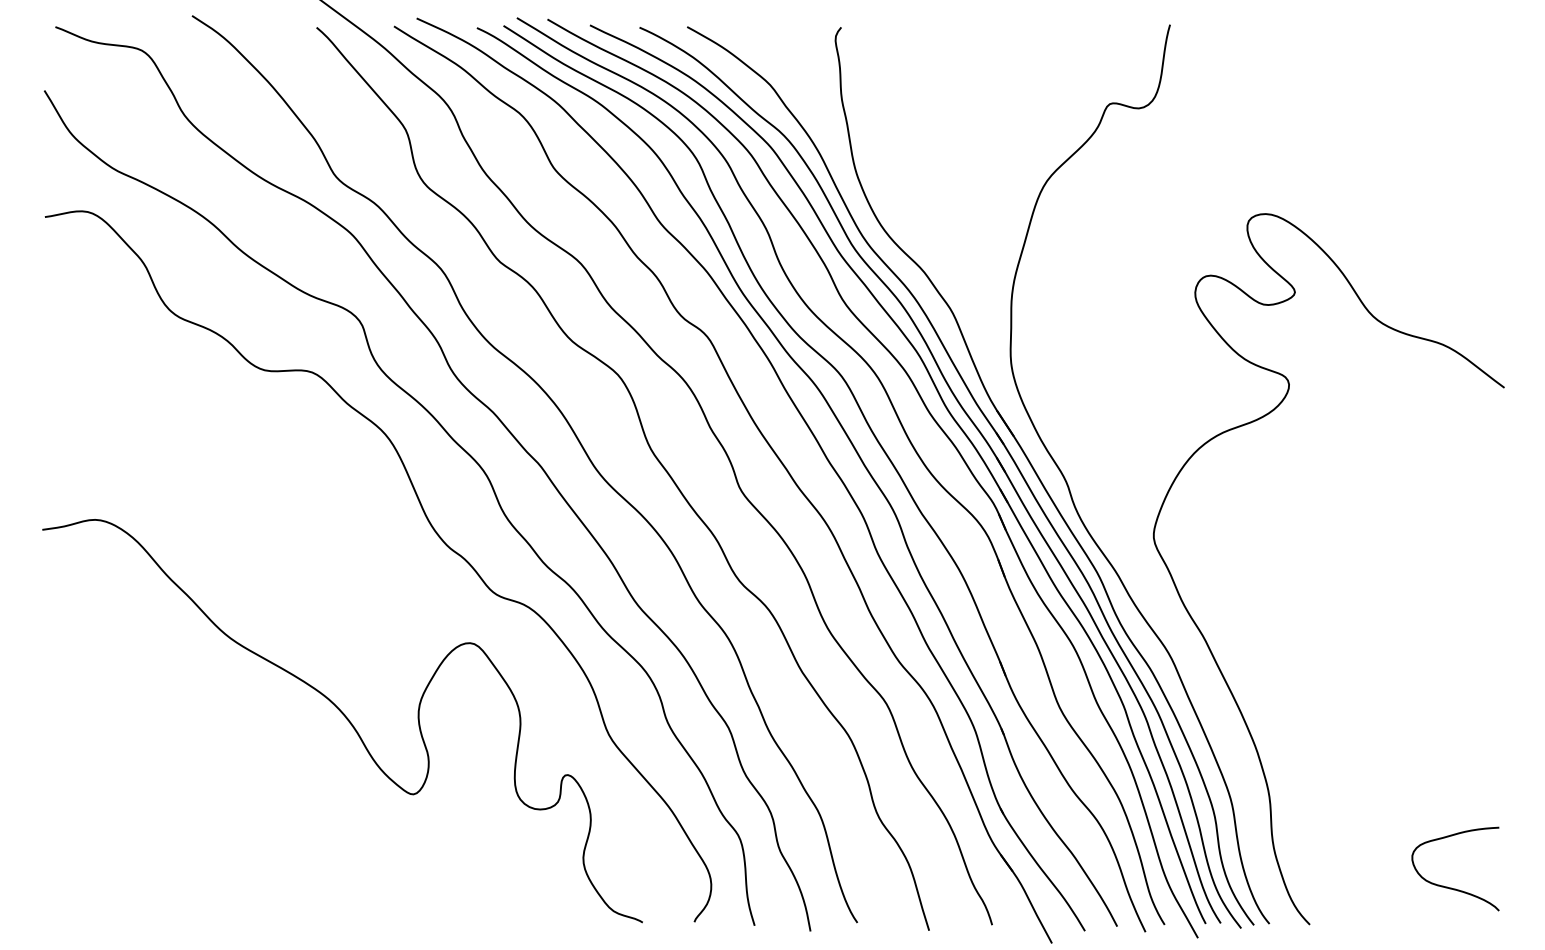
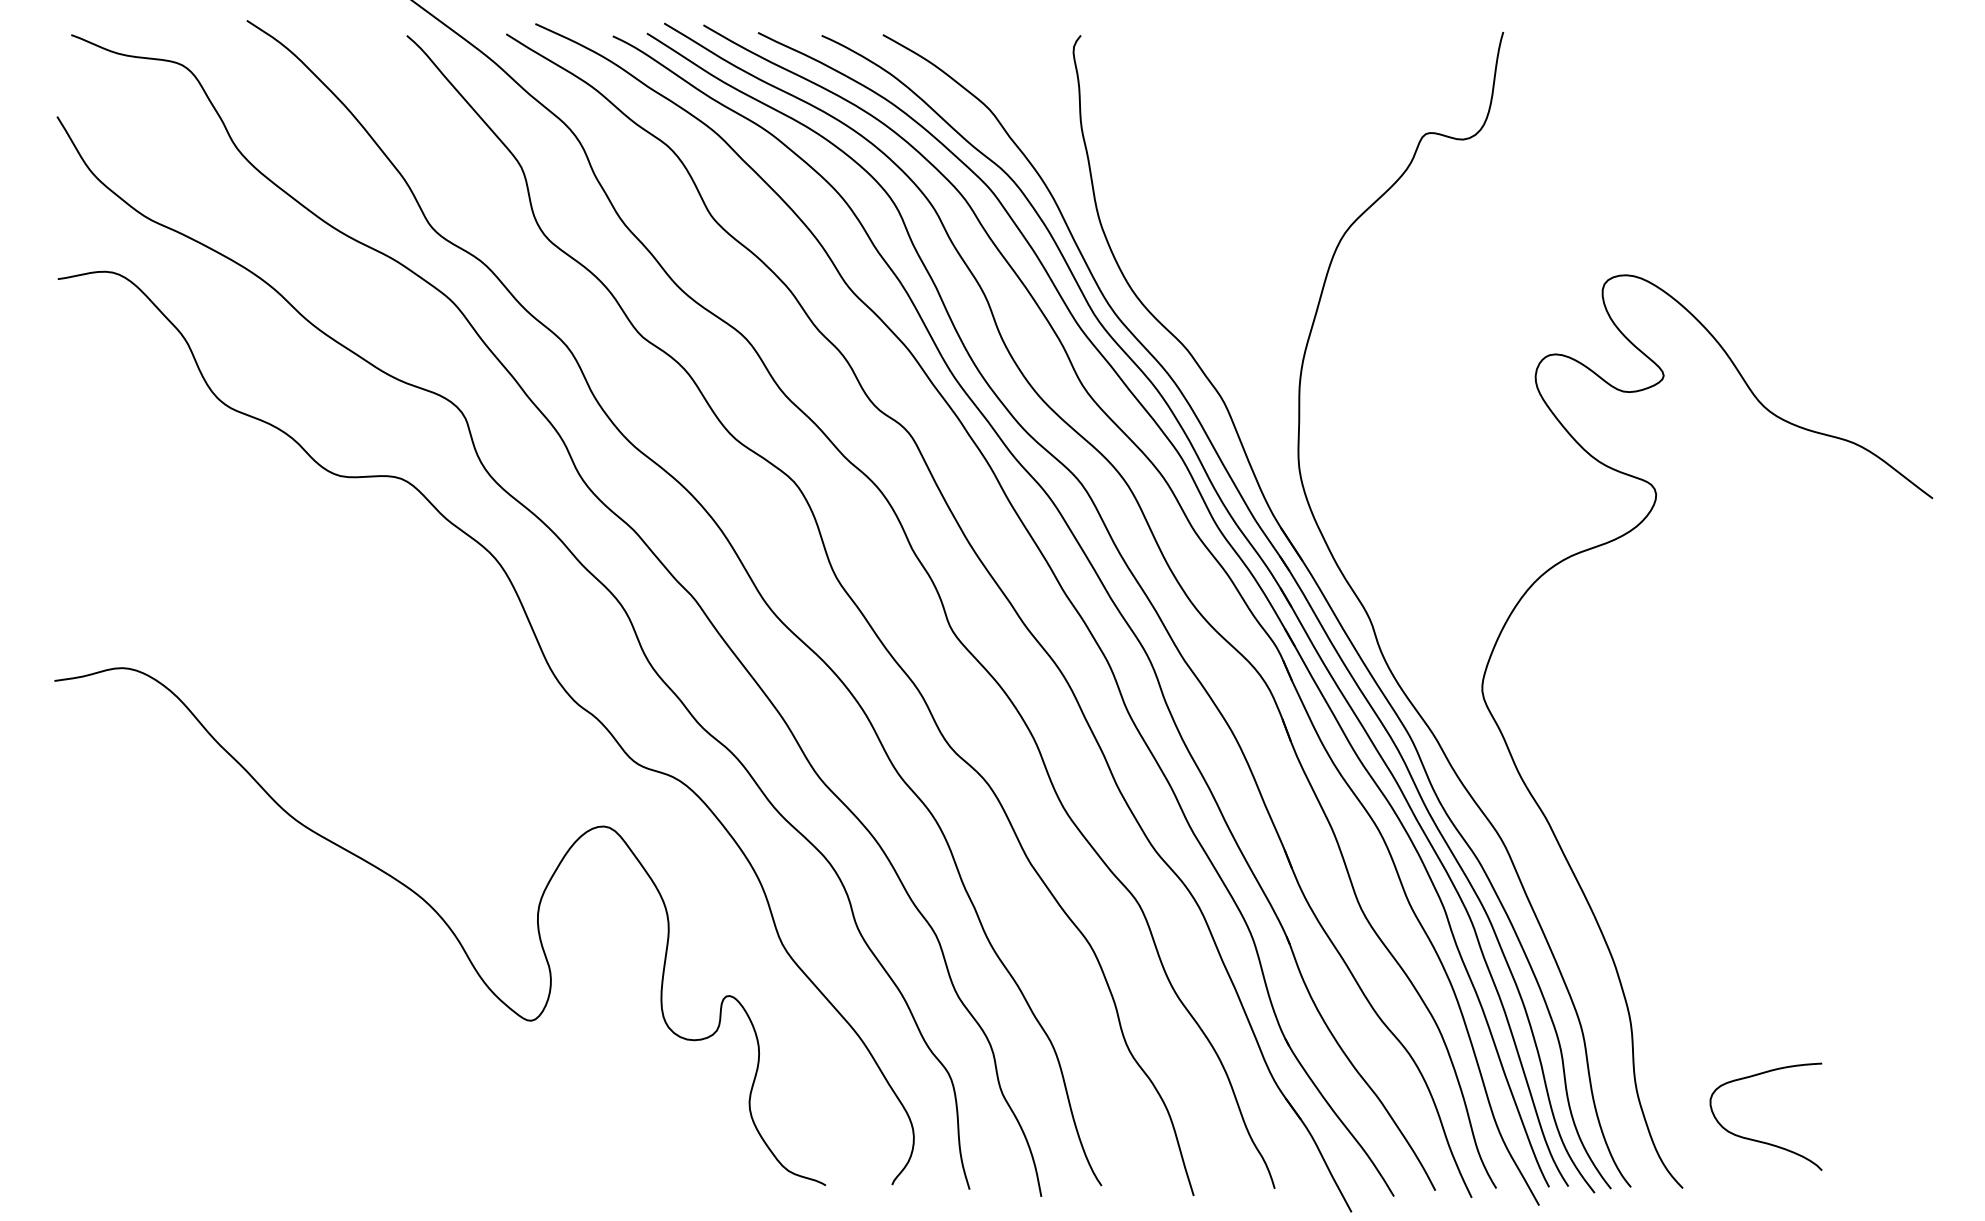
curve: (1450, 887) -> (1759, 1140), moved

